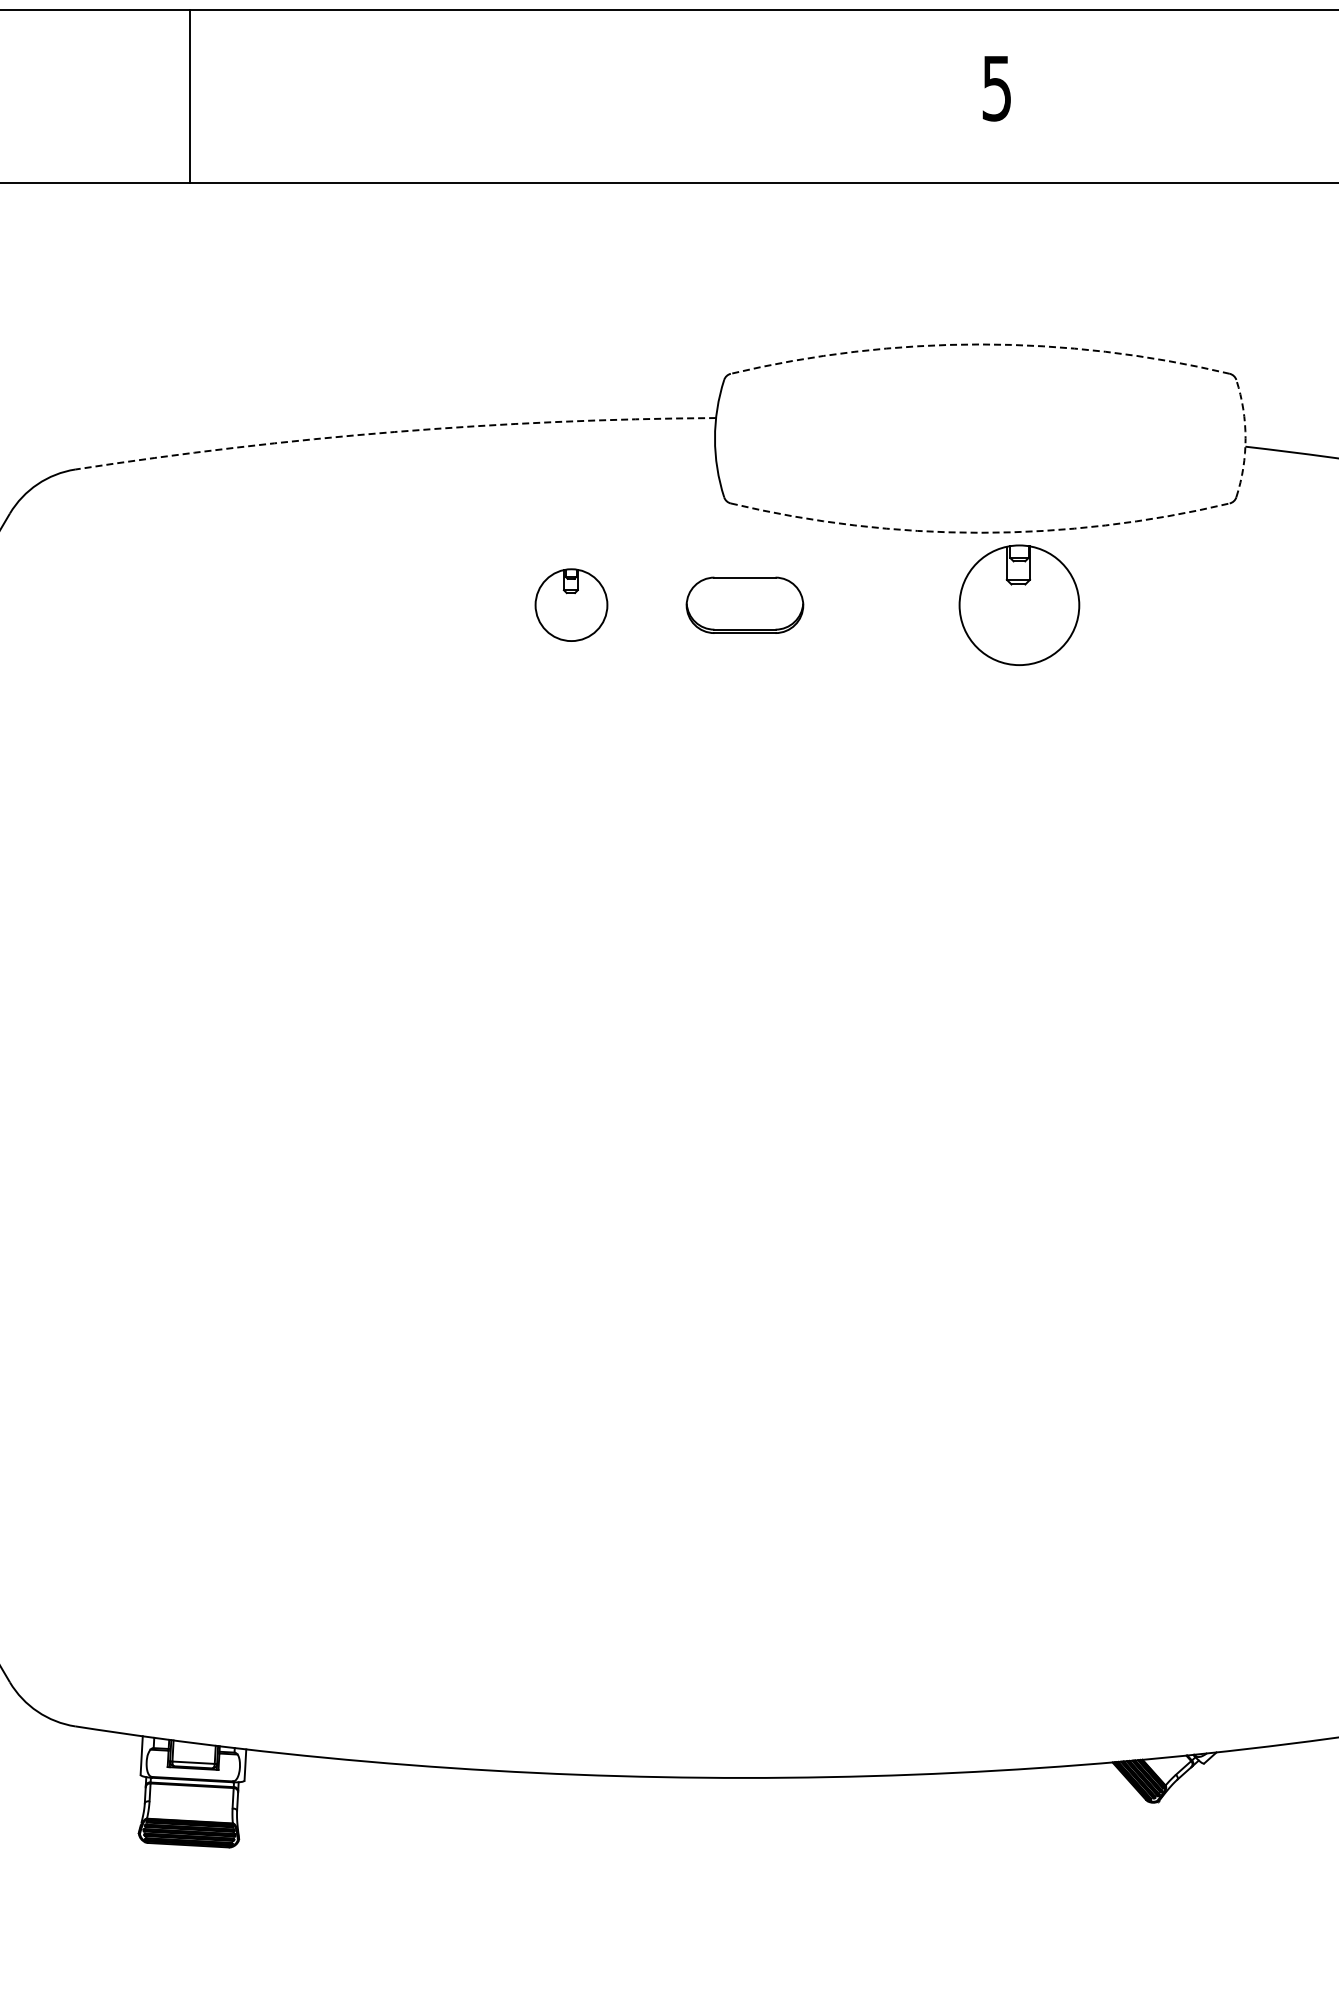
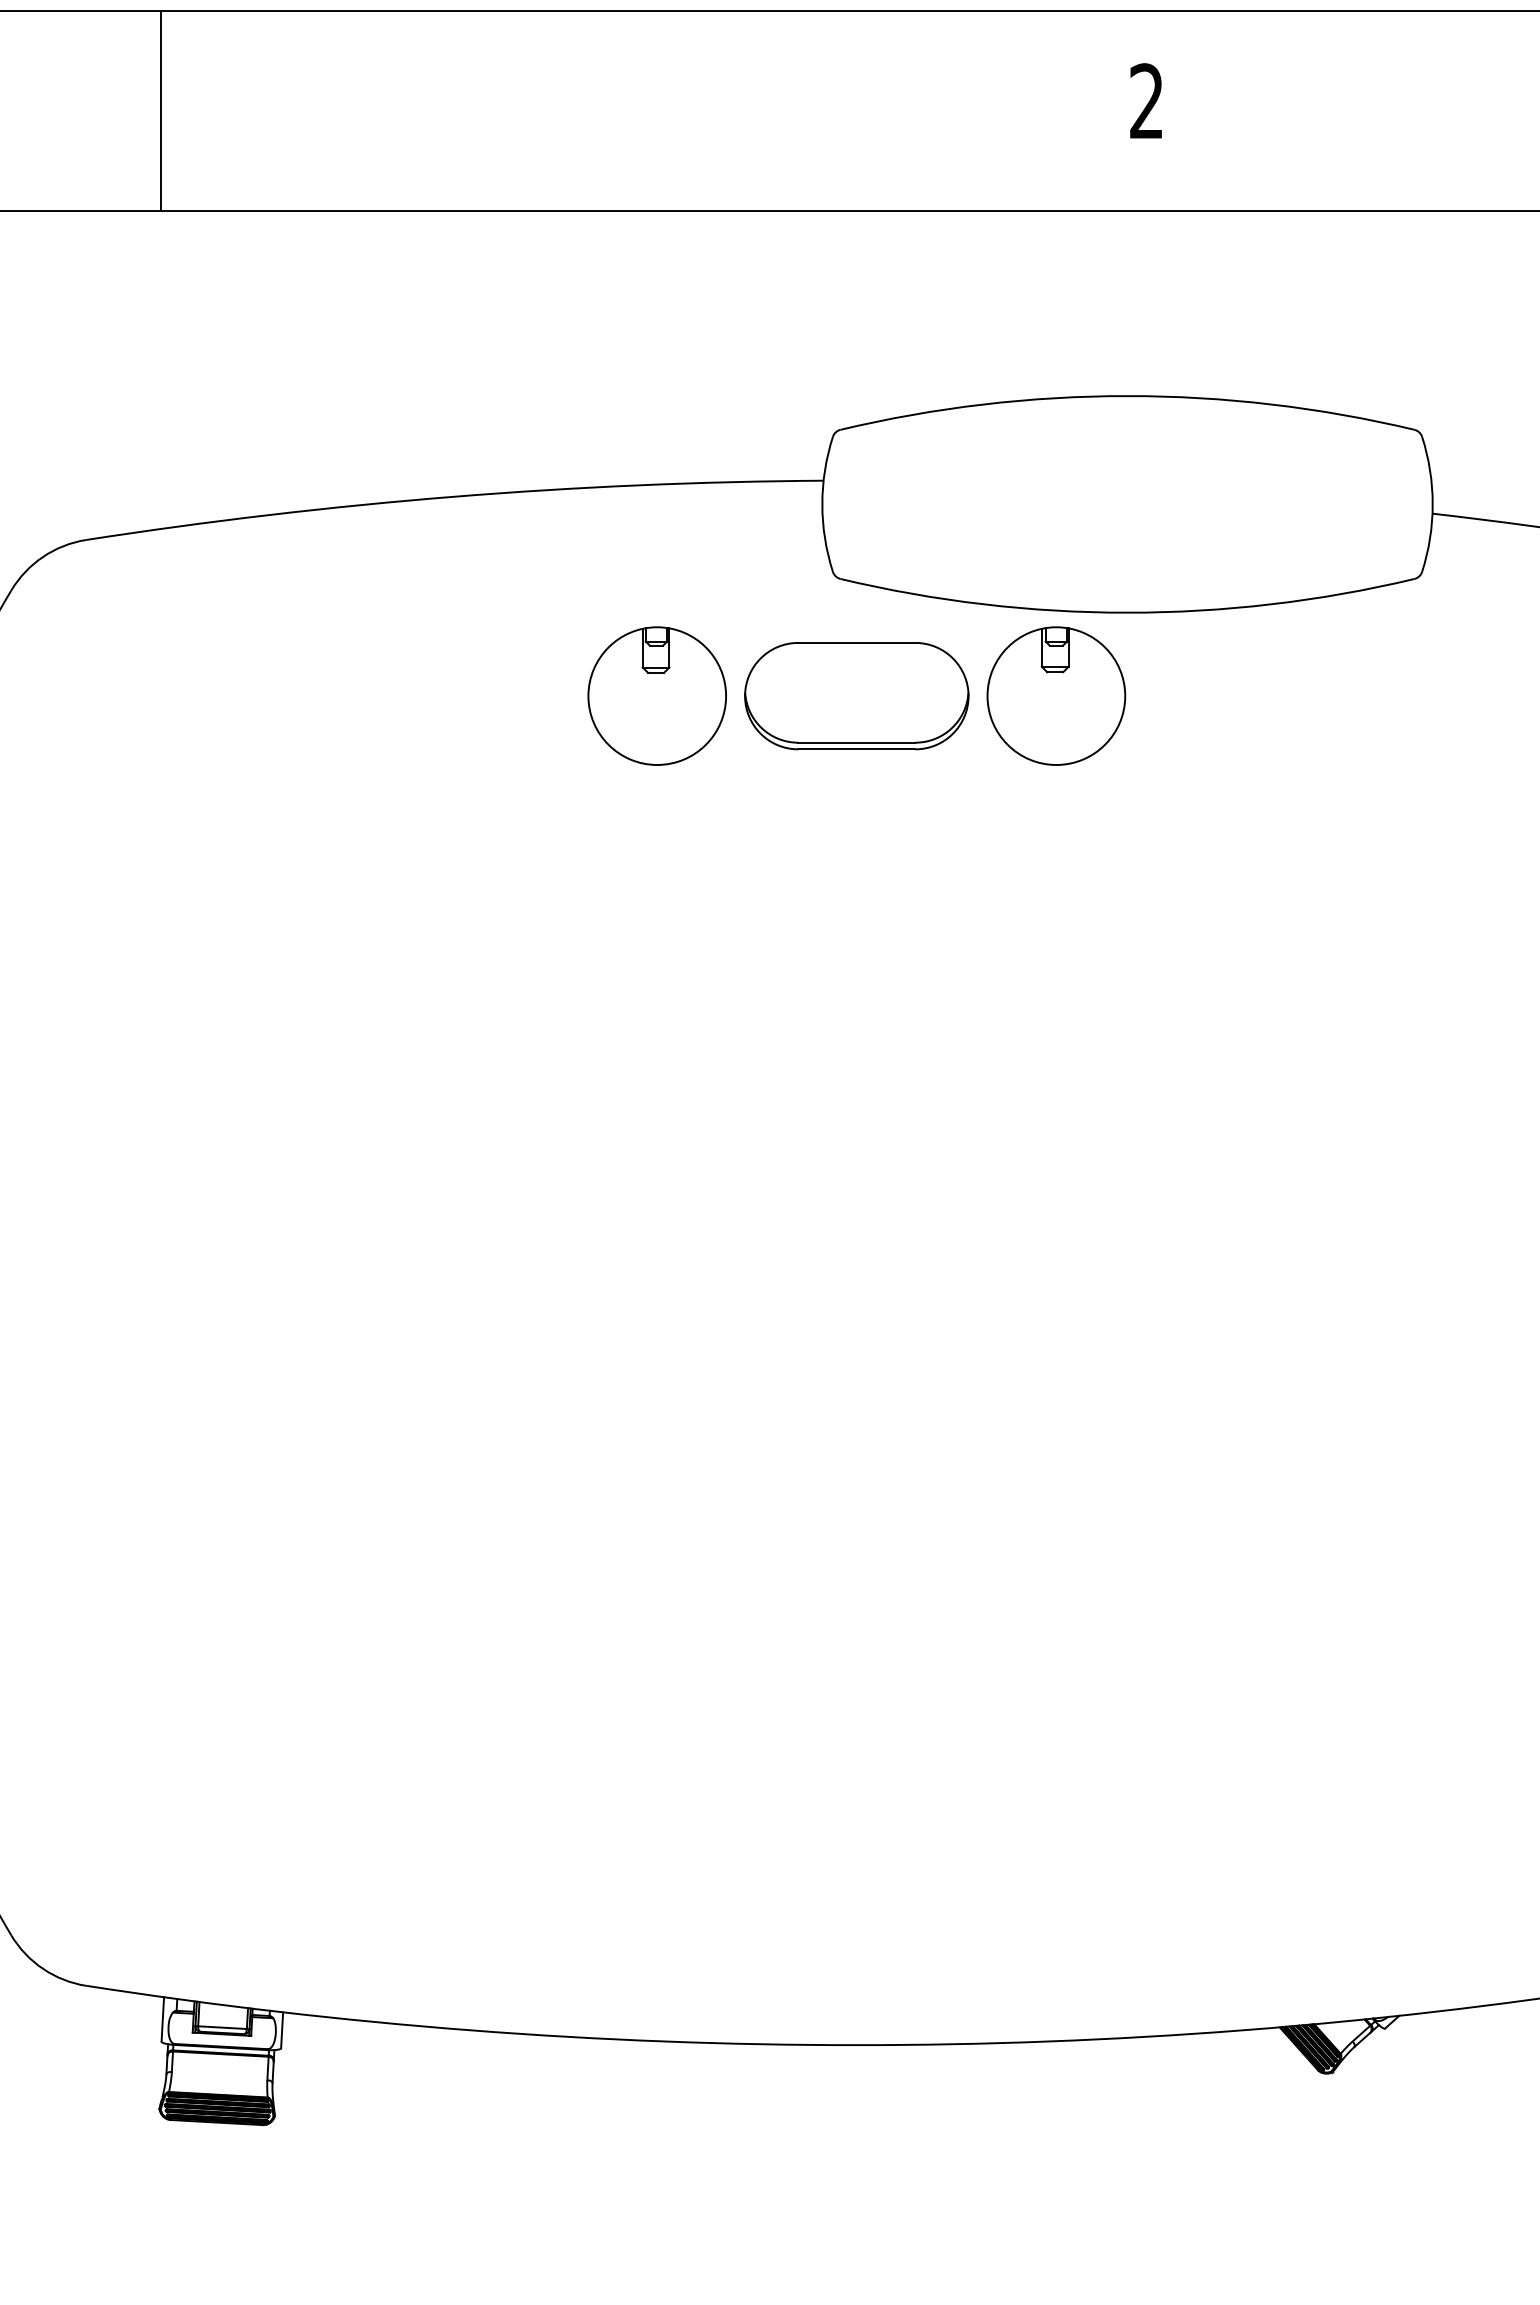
text: (996, 88) -> (1146, 101), 5 -> 2
line: (189, 96) -> (160, 110), moved
arc: (980, 344) -> (1127, 396), dashed -> solid
arc: (394, 432) -> (453, 497), dashed -> solid
arc: (1245, 438) -> (1432, 504), dashed -> solid
arc: (980, 532) -> (1127, 612), dashed -> solid
part: (571, 604) -> (657, 695), size x1.67
part: (1019, 604) -> (1056, 695), moved
part: (744, 605) -> (856, 696), size x1.67

